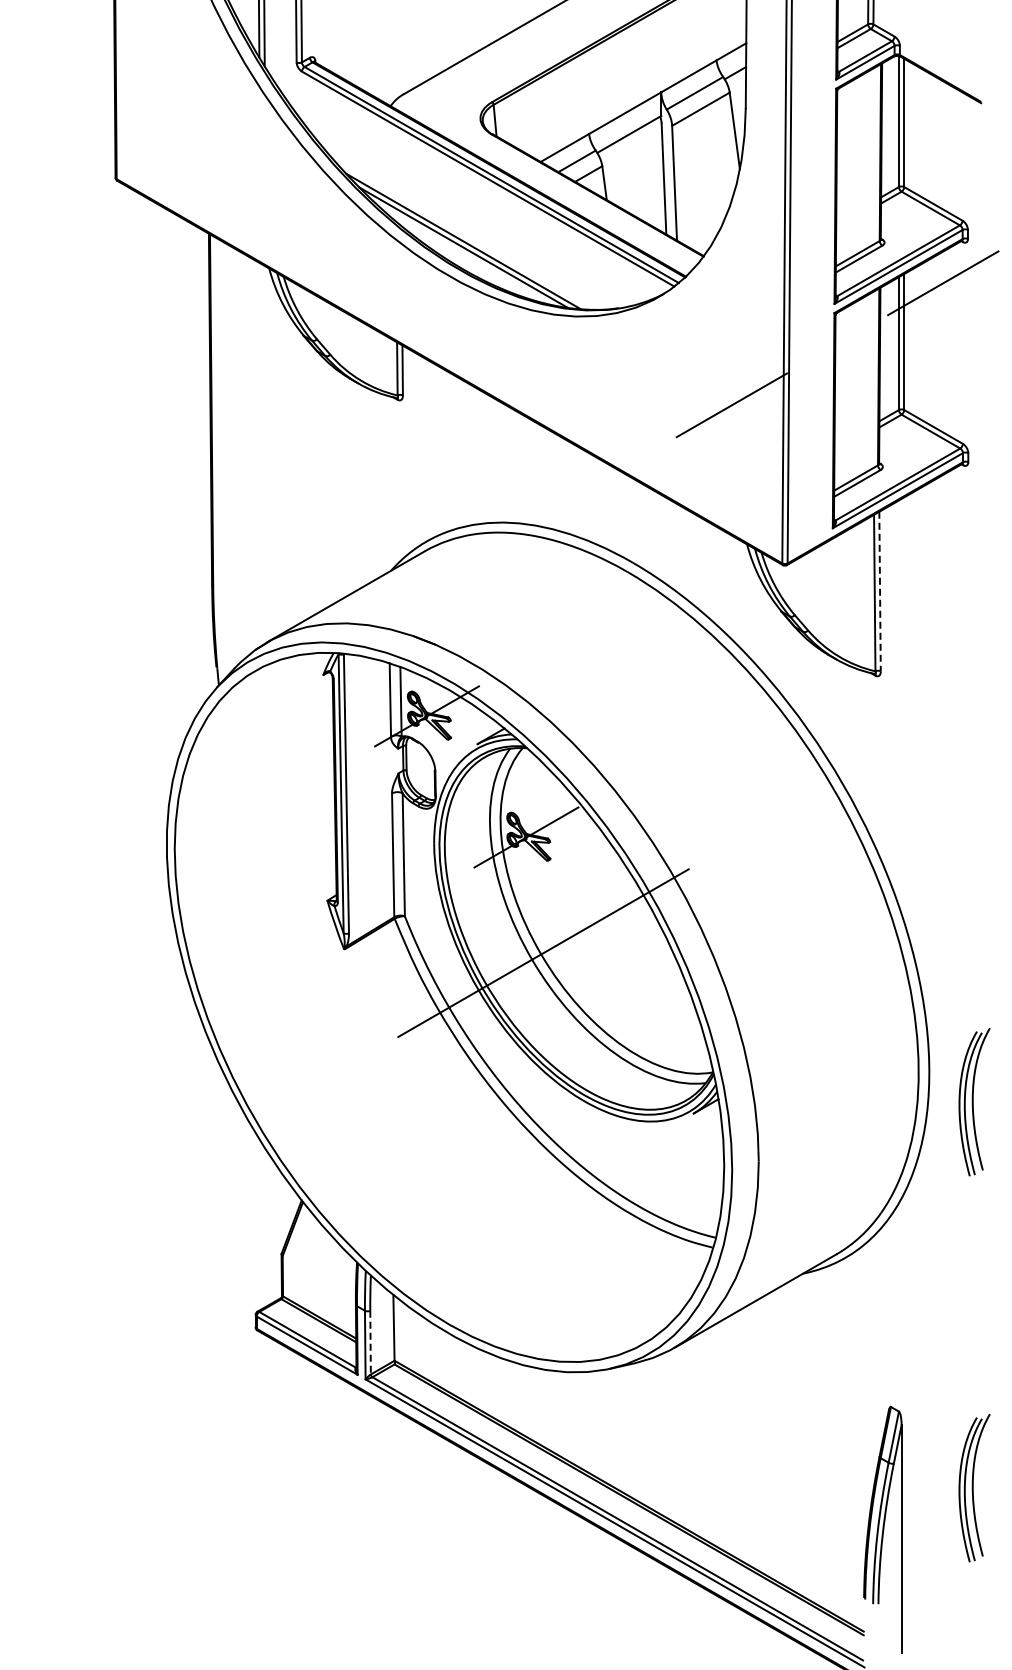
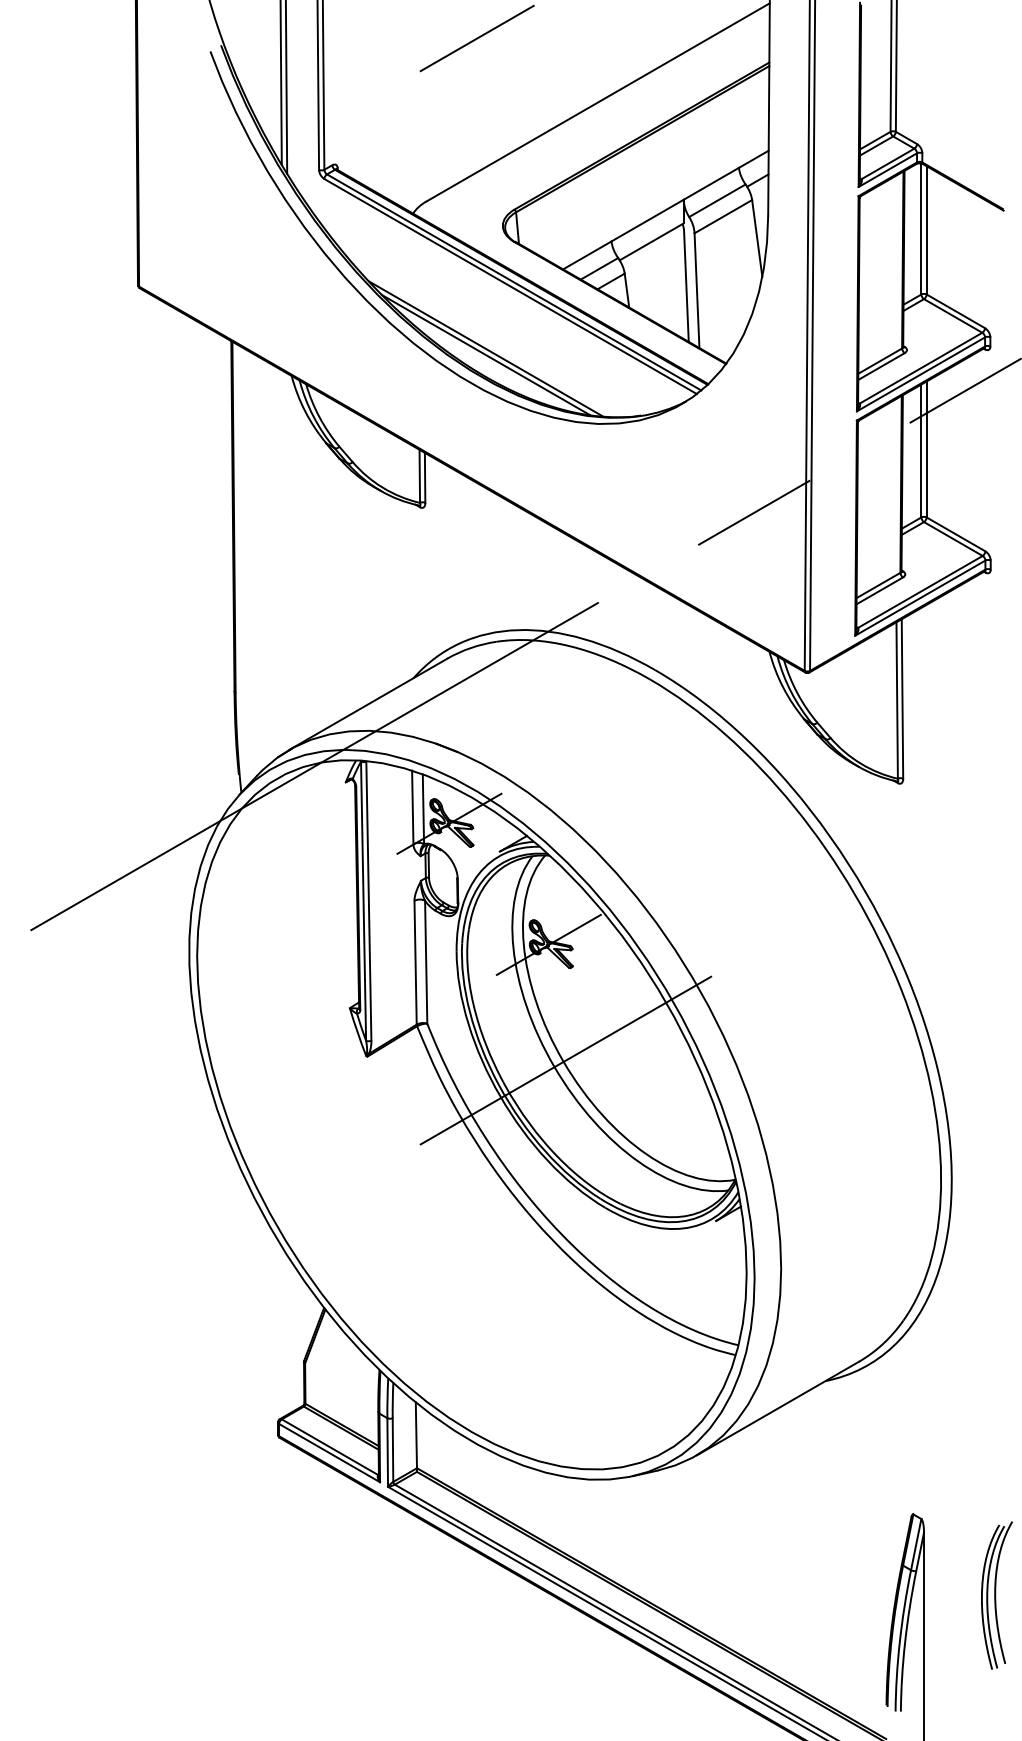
line: (880, 591) -> (902, 698), dashed -> solid
line: (292, 659) -> (314, 766), added
part: (974, 1102) -> (996, 1209), removed
line: (371, 1343) -> (393, 1450), dashed -> solid

